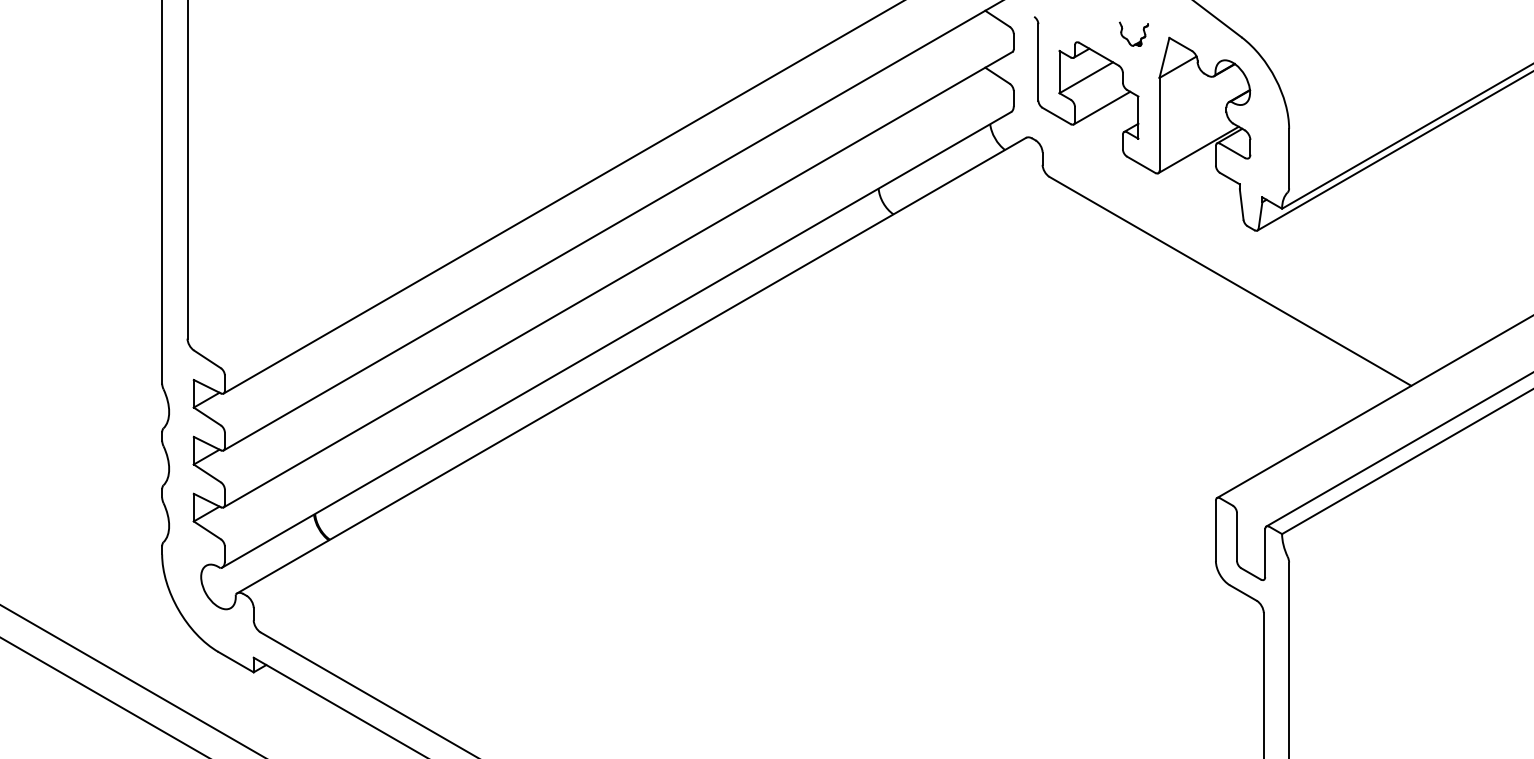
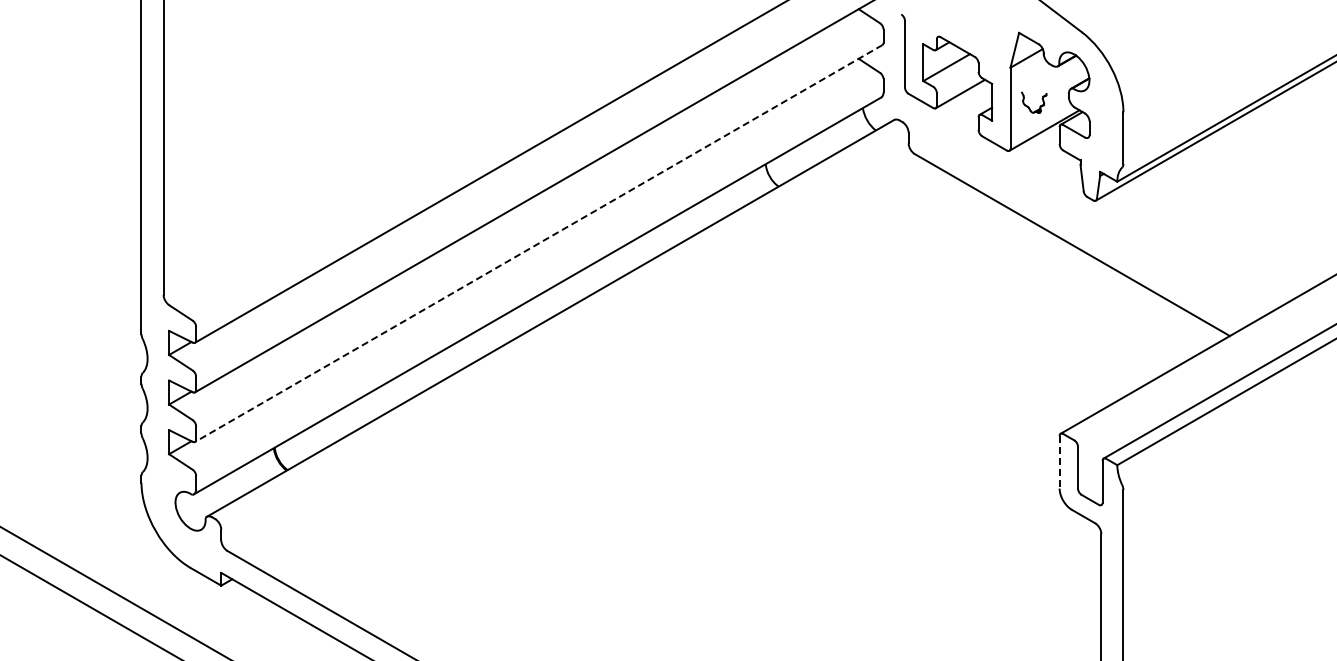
part: (1140, 38) -> (1039, 106), moved
line: (617, 279) -> (538, 243), solid -> dashed
line: (1215, 530) -> (1059, 462), solid -> dashed

